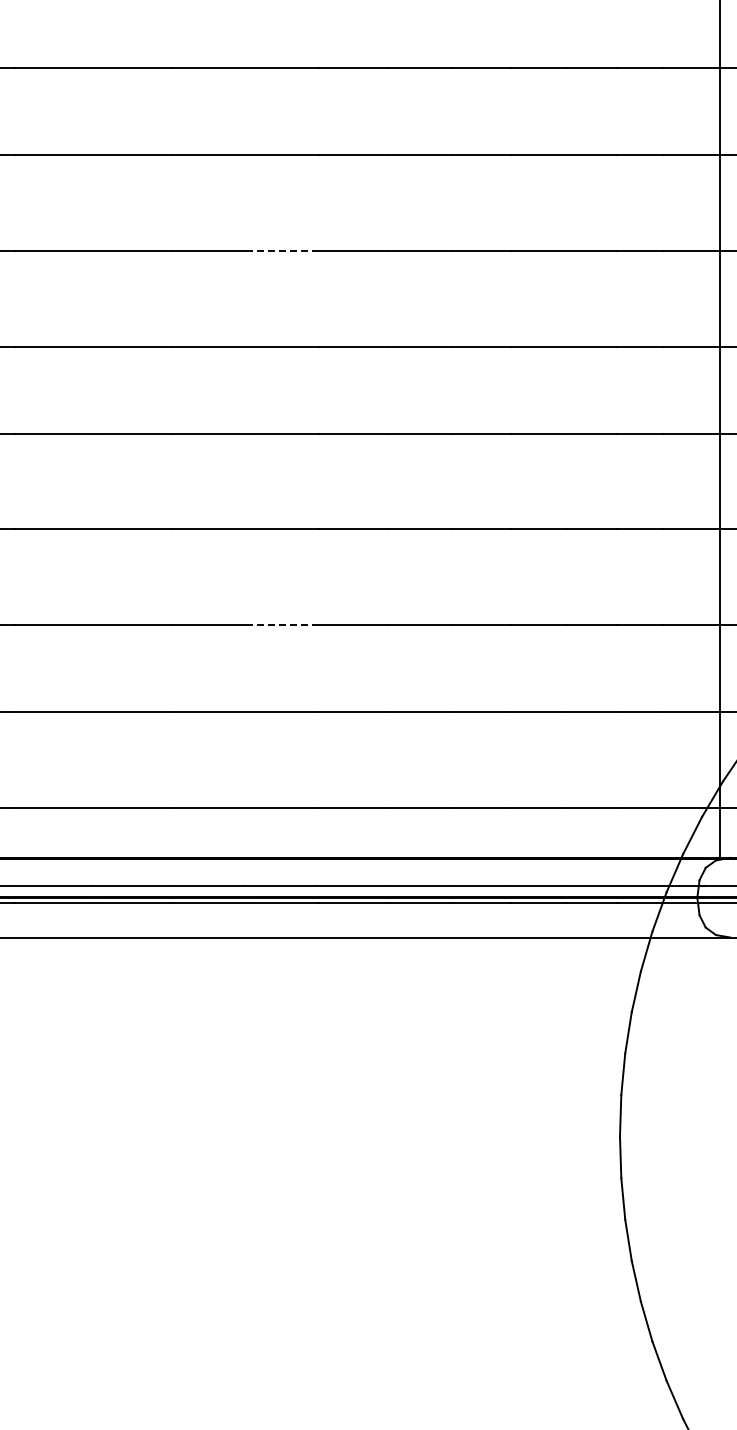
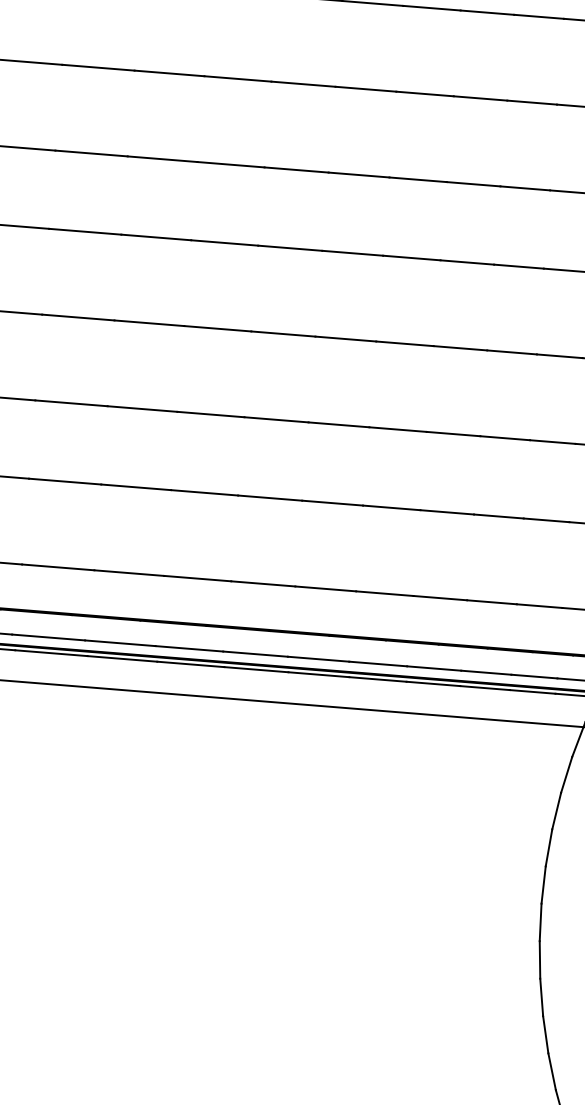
line: (283, 251) -> (303, 84), dashed -> solid
line: (283, 624) -> (276, 419), dashed -> solid

